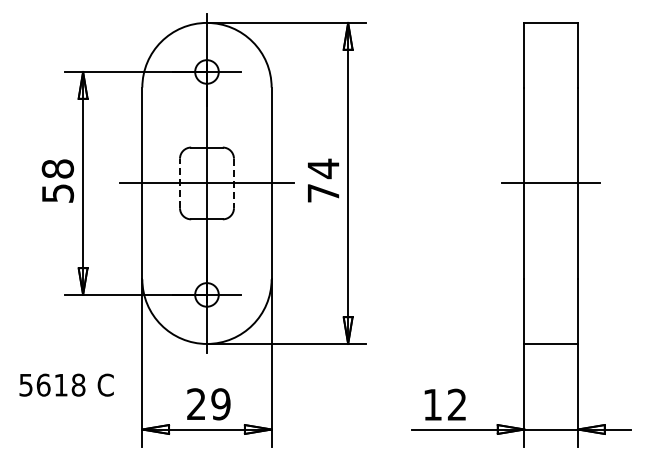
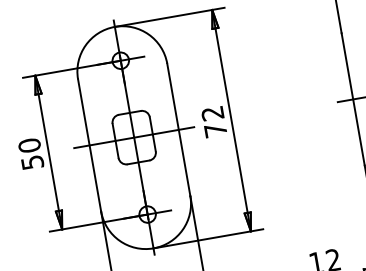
text: (57, 168) -> (29, 145), 58 -> 50
text: (323, 168) -> (212, 113), 74 -> 72
line: (180, 183) -> (115, 140), dashed -> solid
line: (233, 183) -> (152, 134), dashed -> solid

